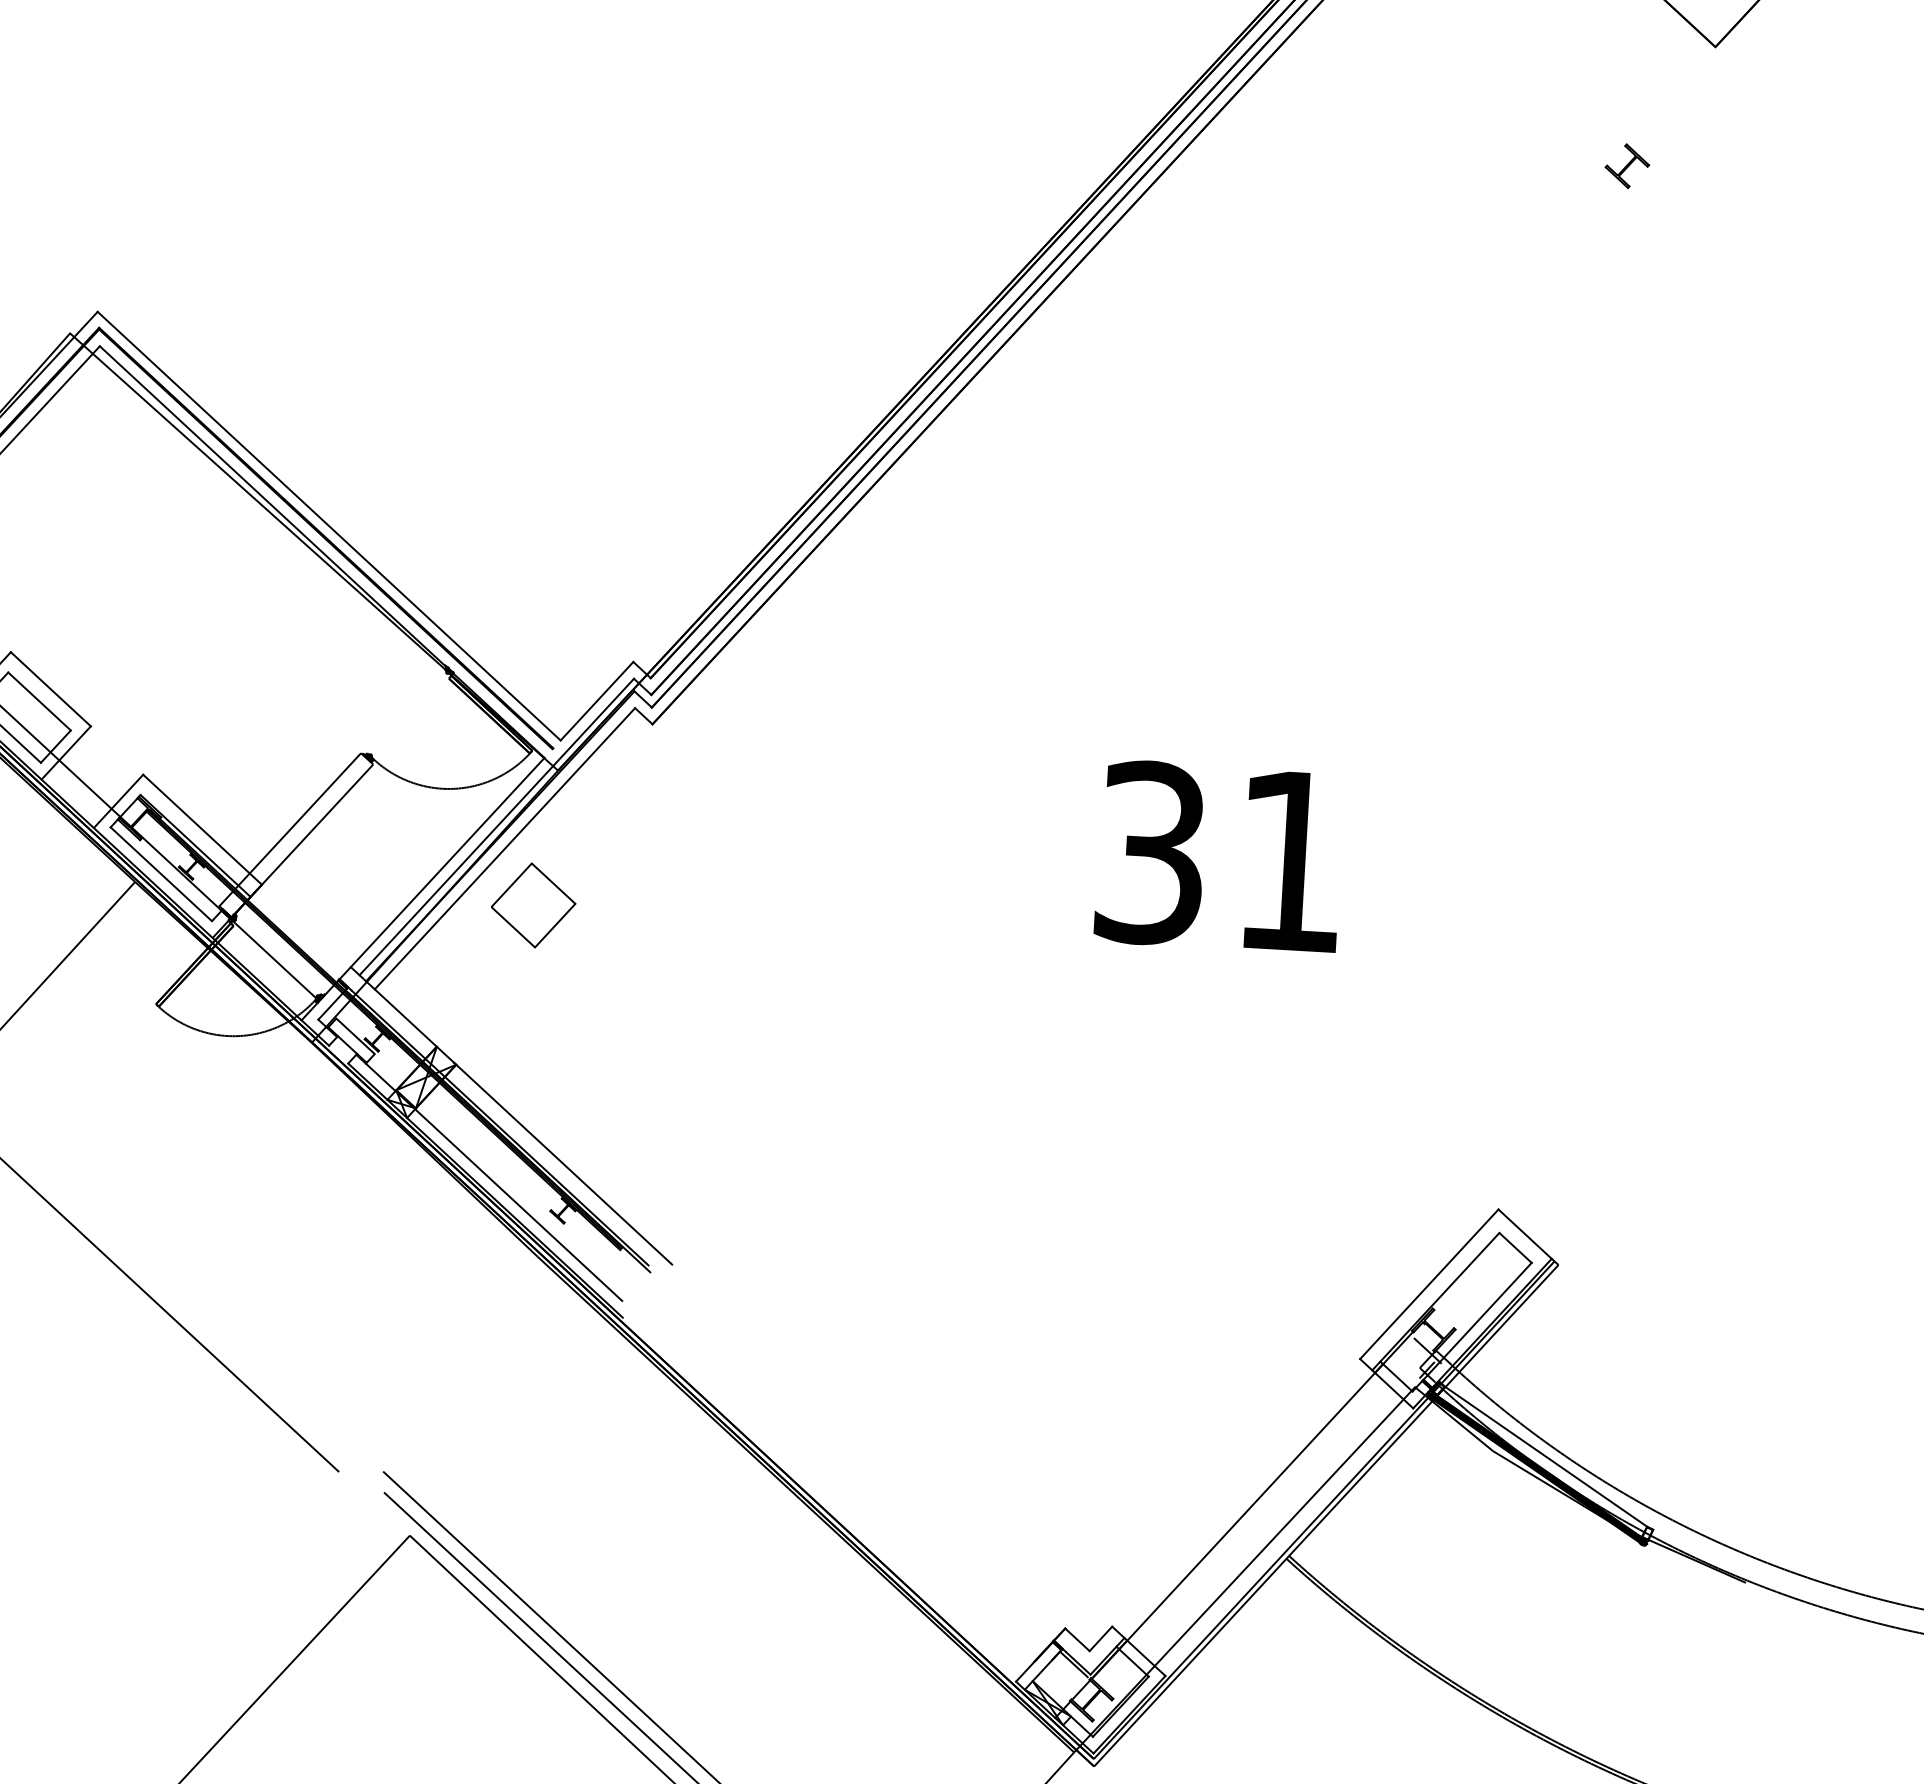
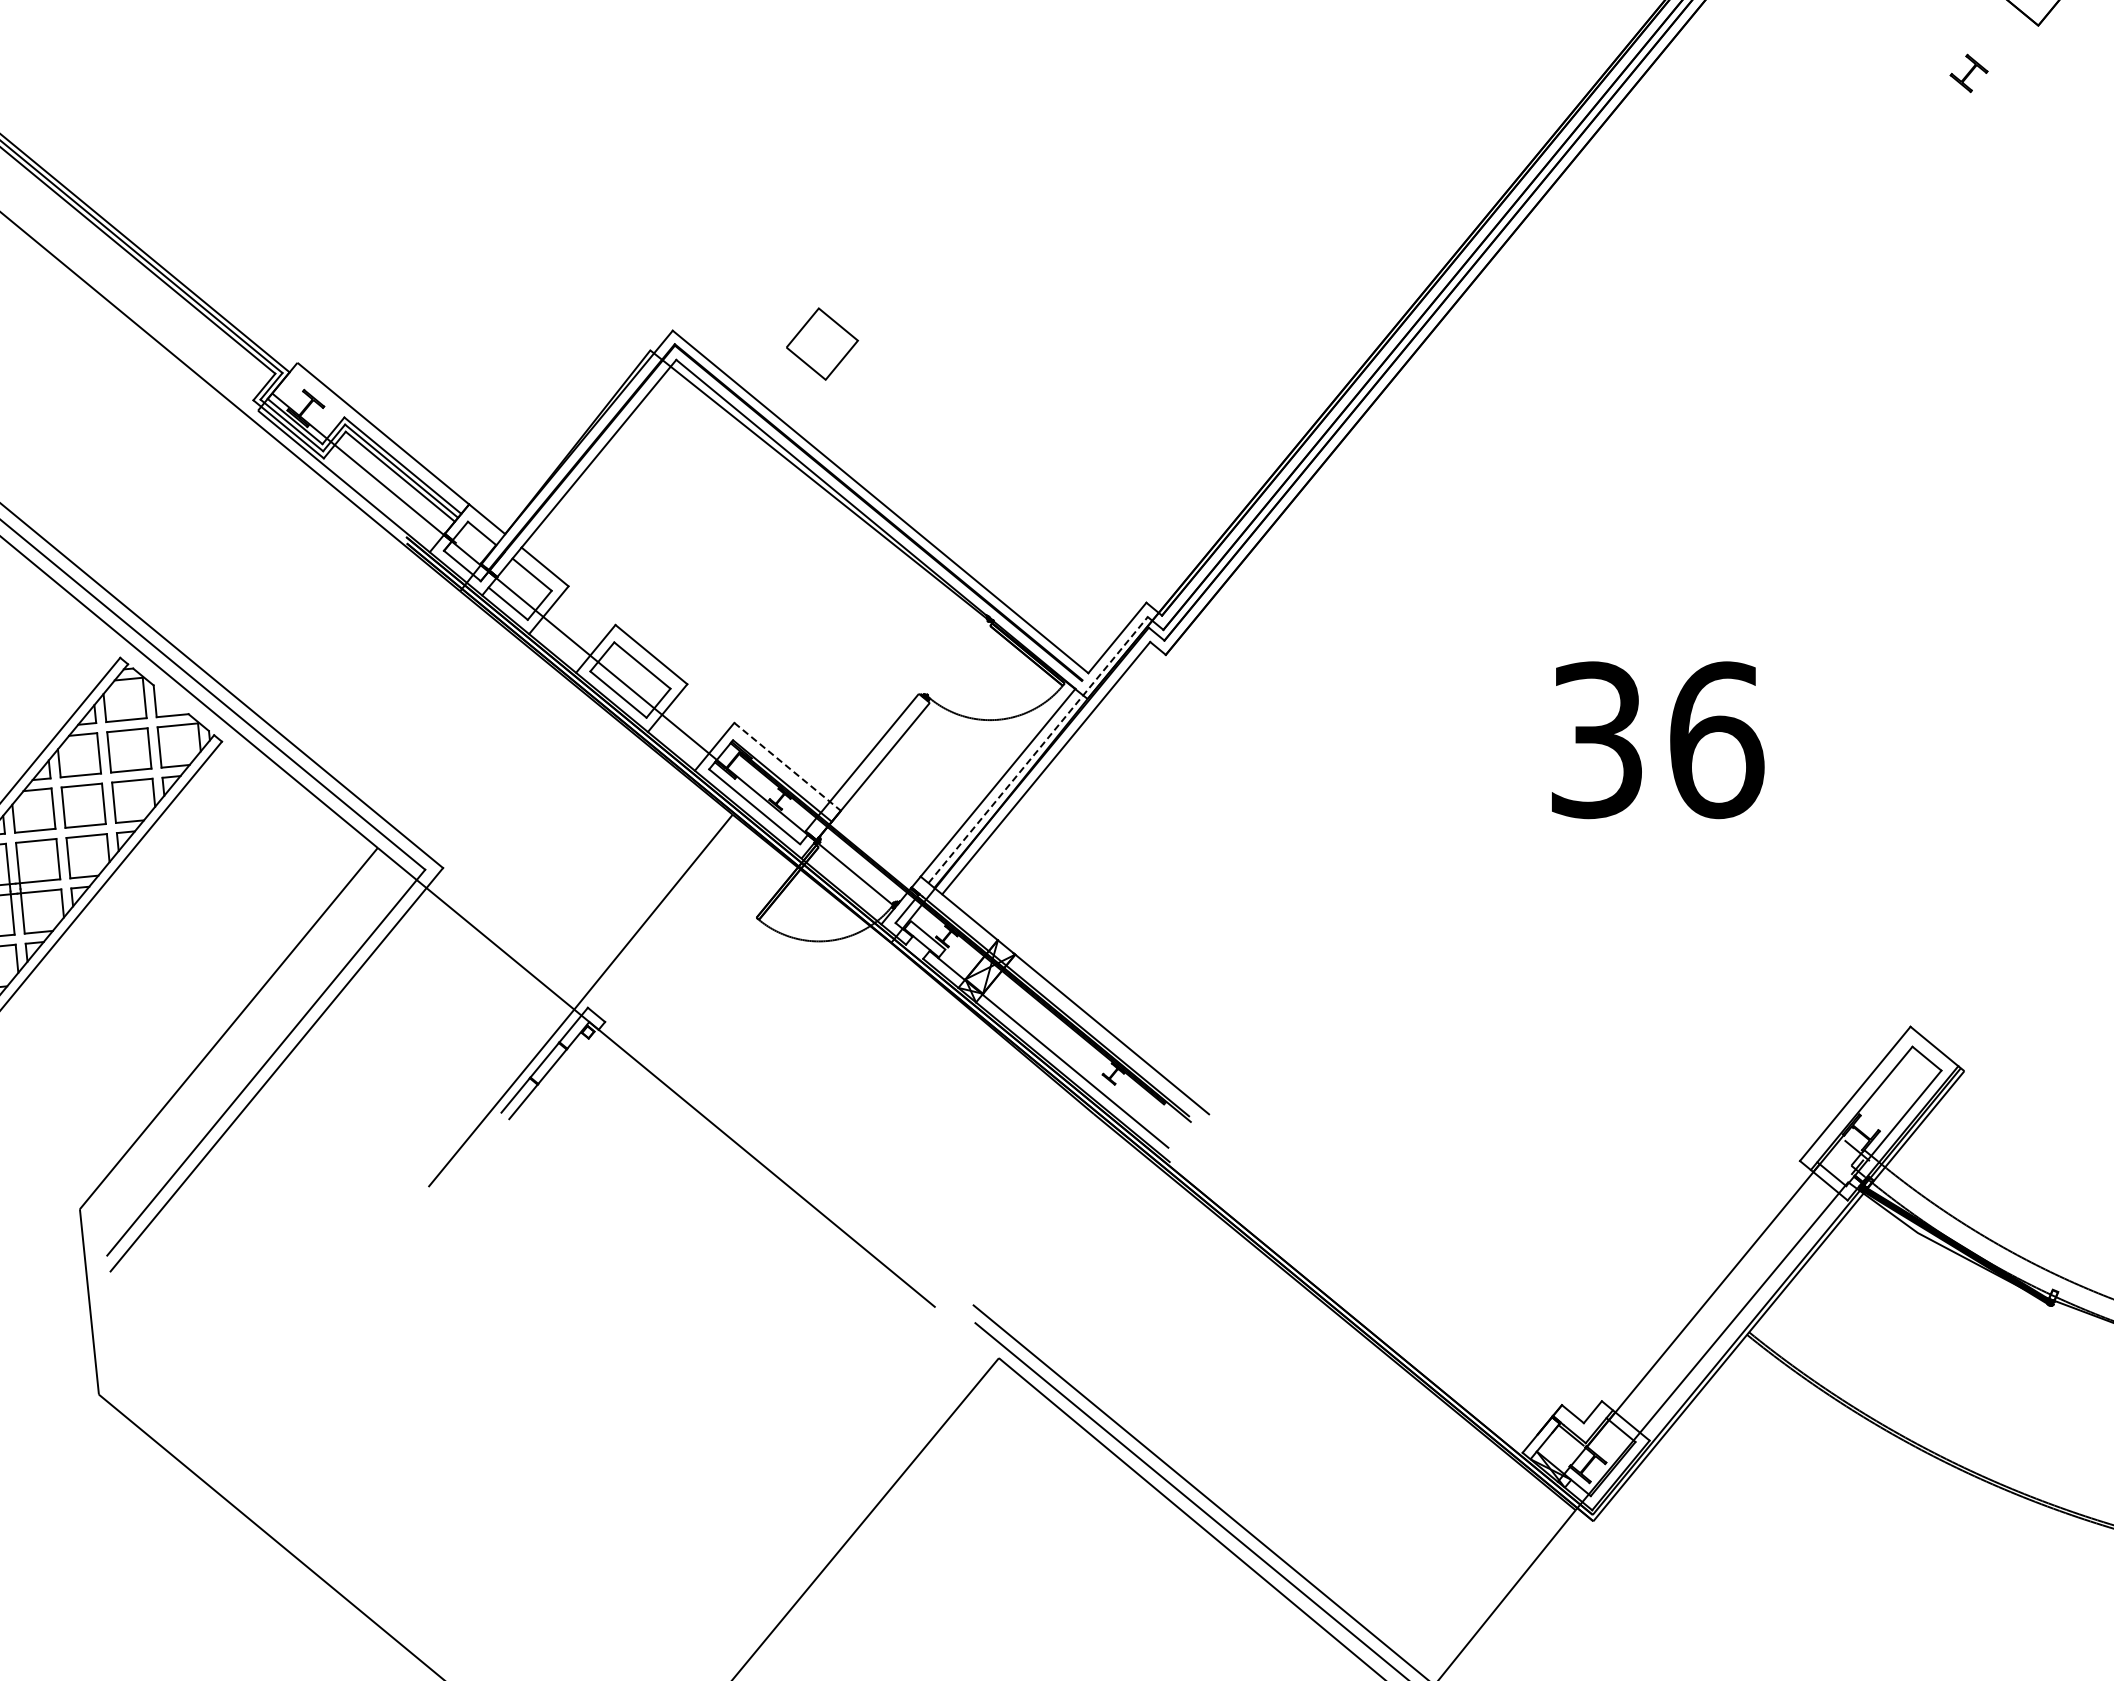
part: (1626, 165) -> (1968, 72), moved
line: (497, 826) -> (1038, 749), solid -> dashed
line: (203, 830) -> (788, 767), solid -> dashed
text: (1292, 861) -> (1717, 740), 31 -> 36
part: (533, 904) -> (822, 343), moved
line: (1545, 1455) -> (1962, 1234), removed

